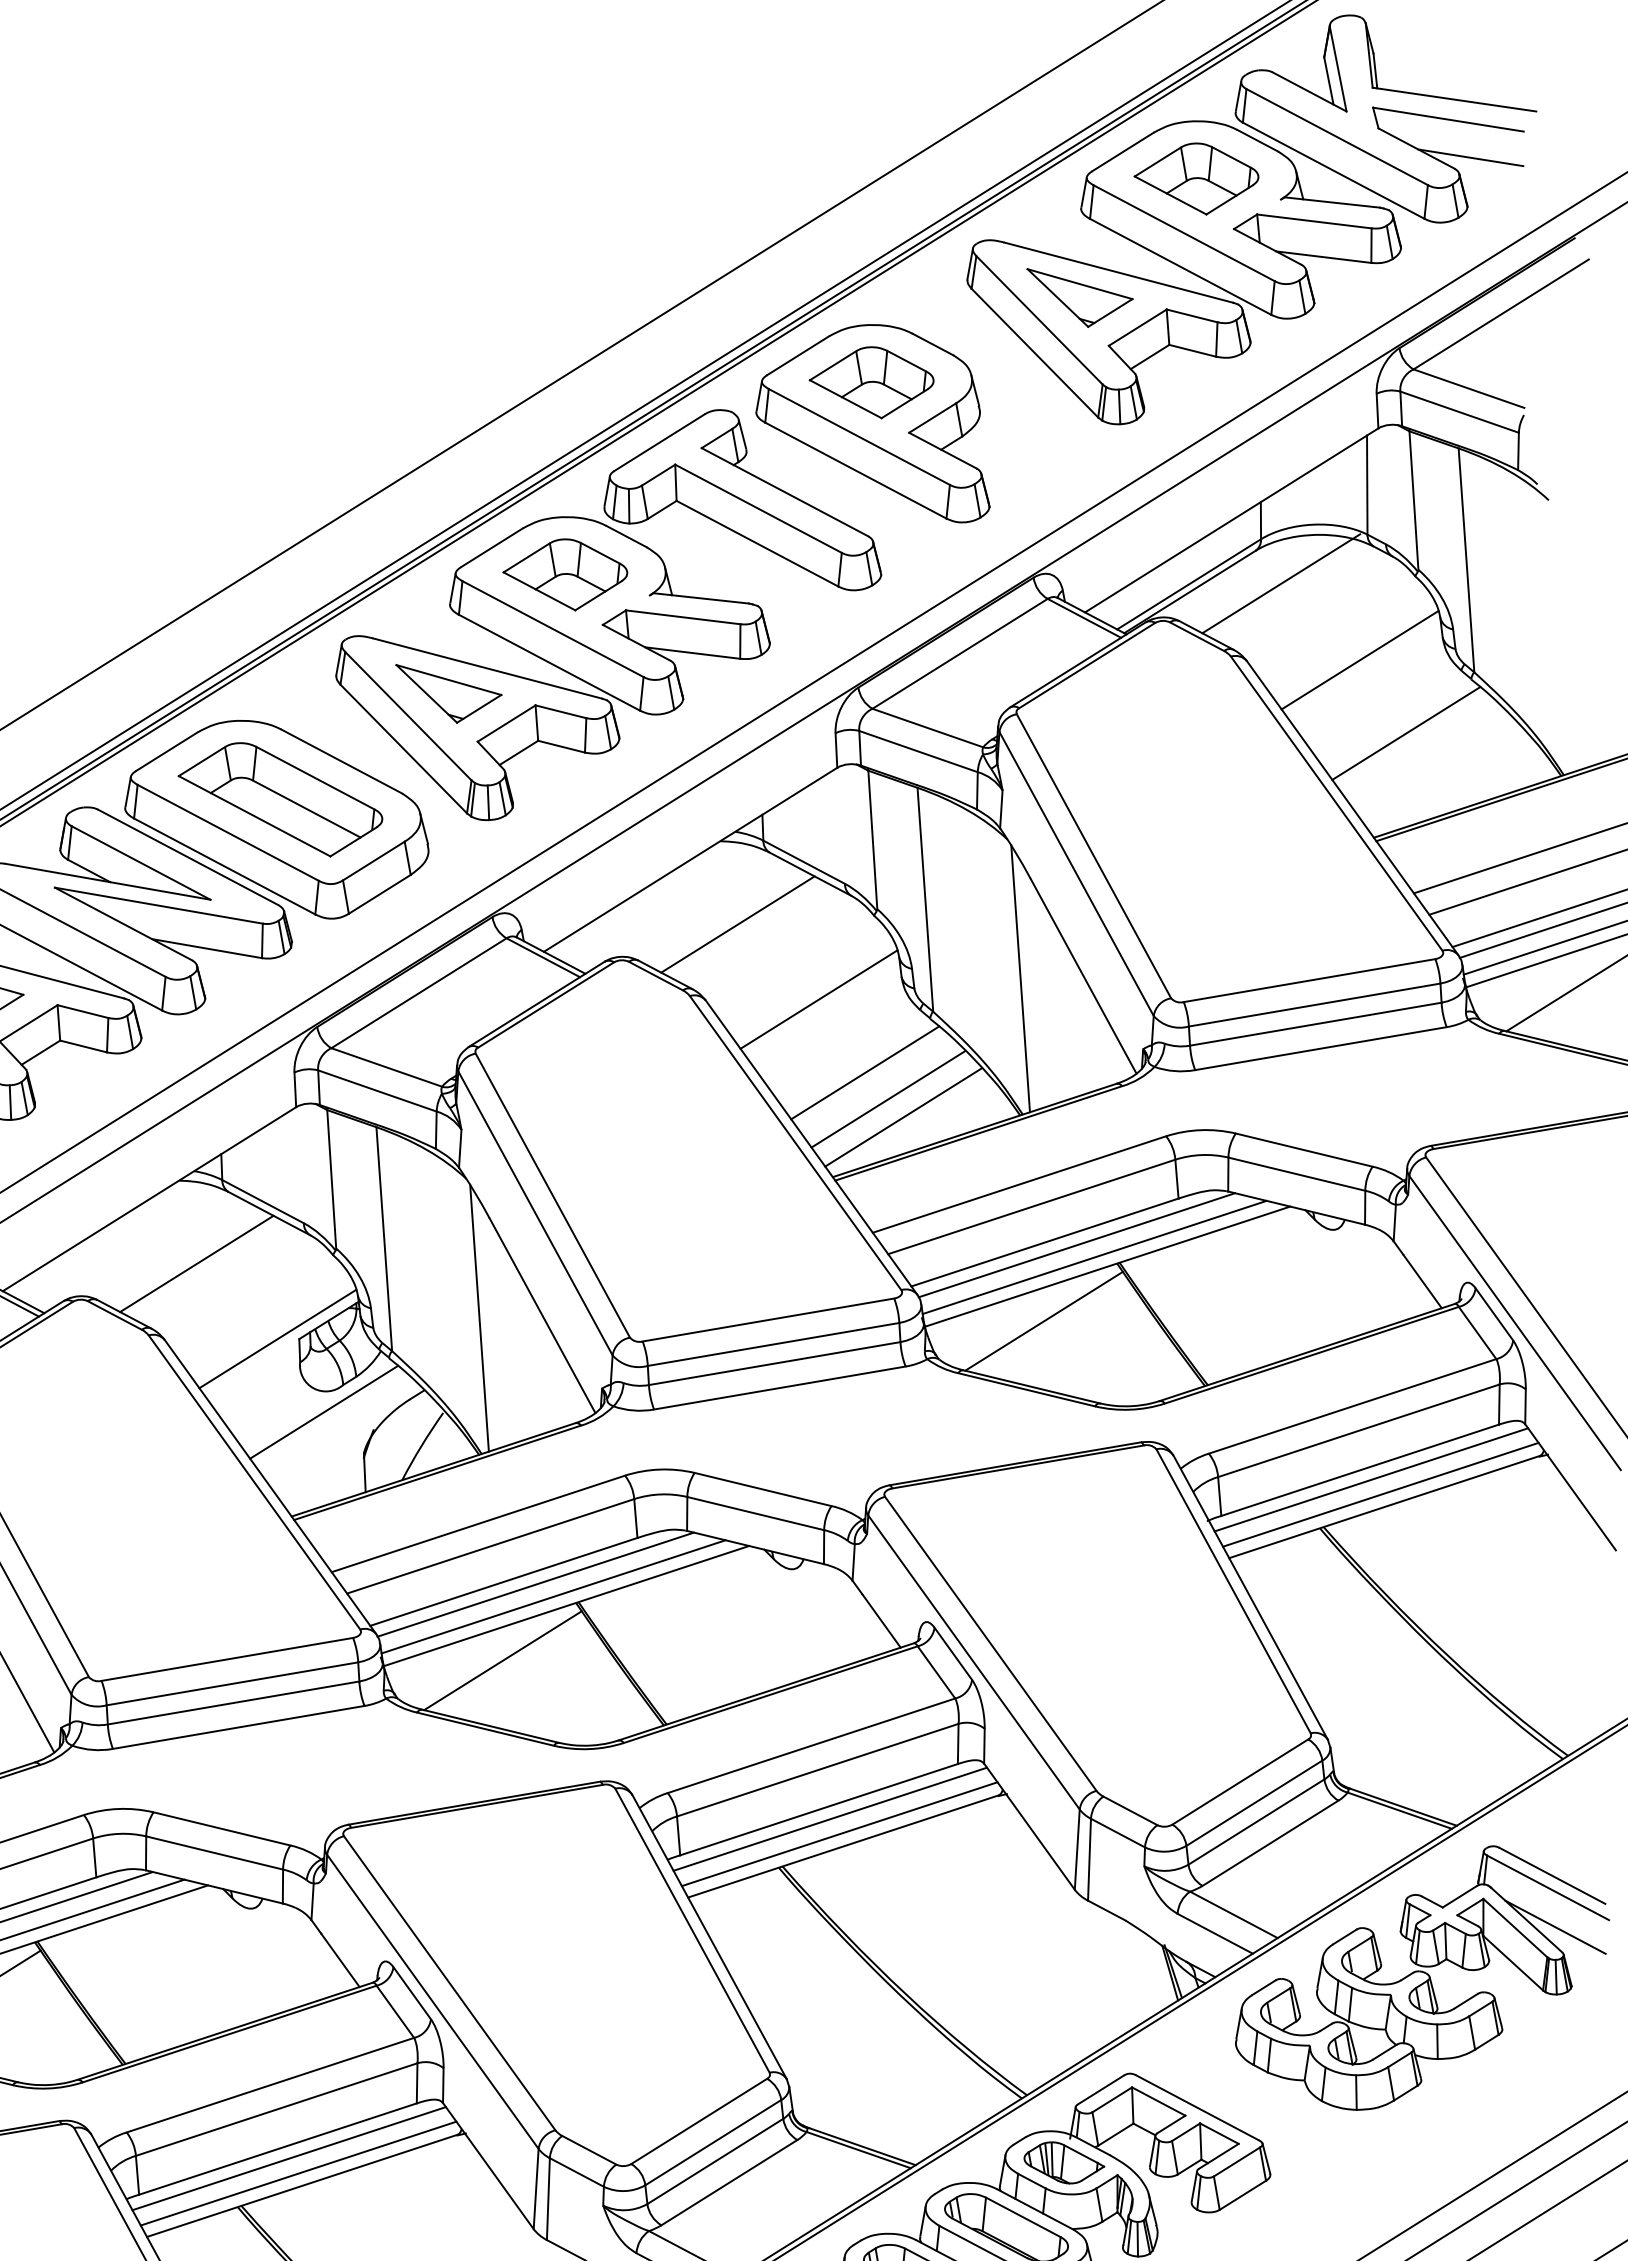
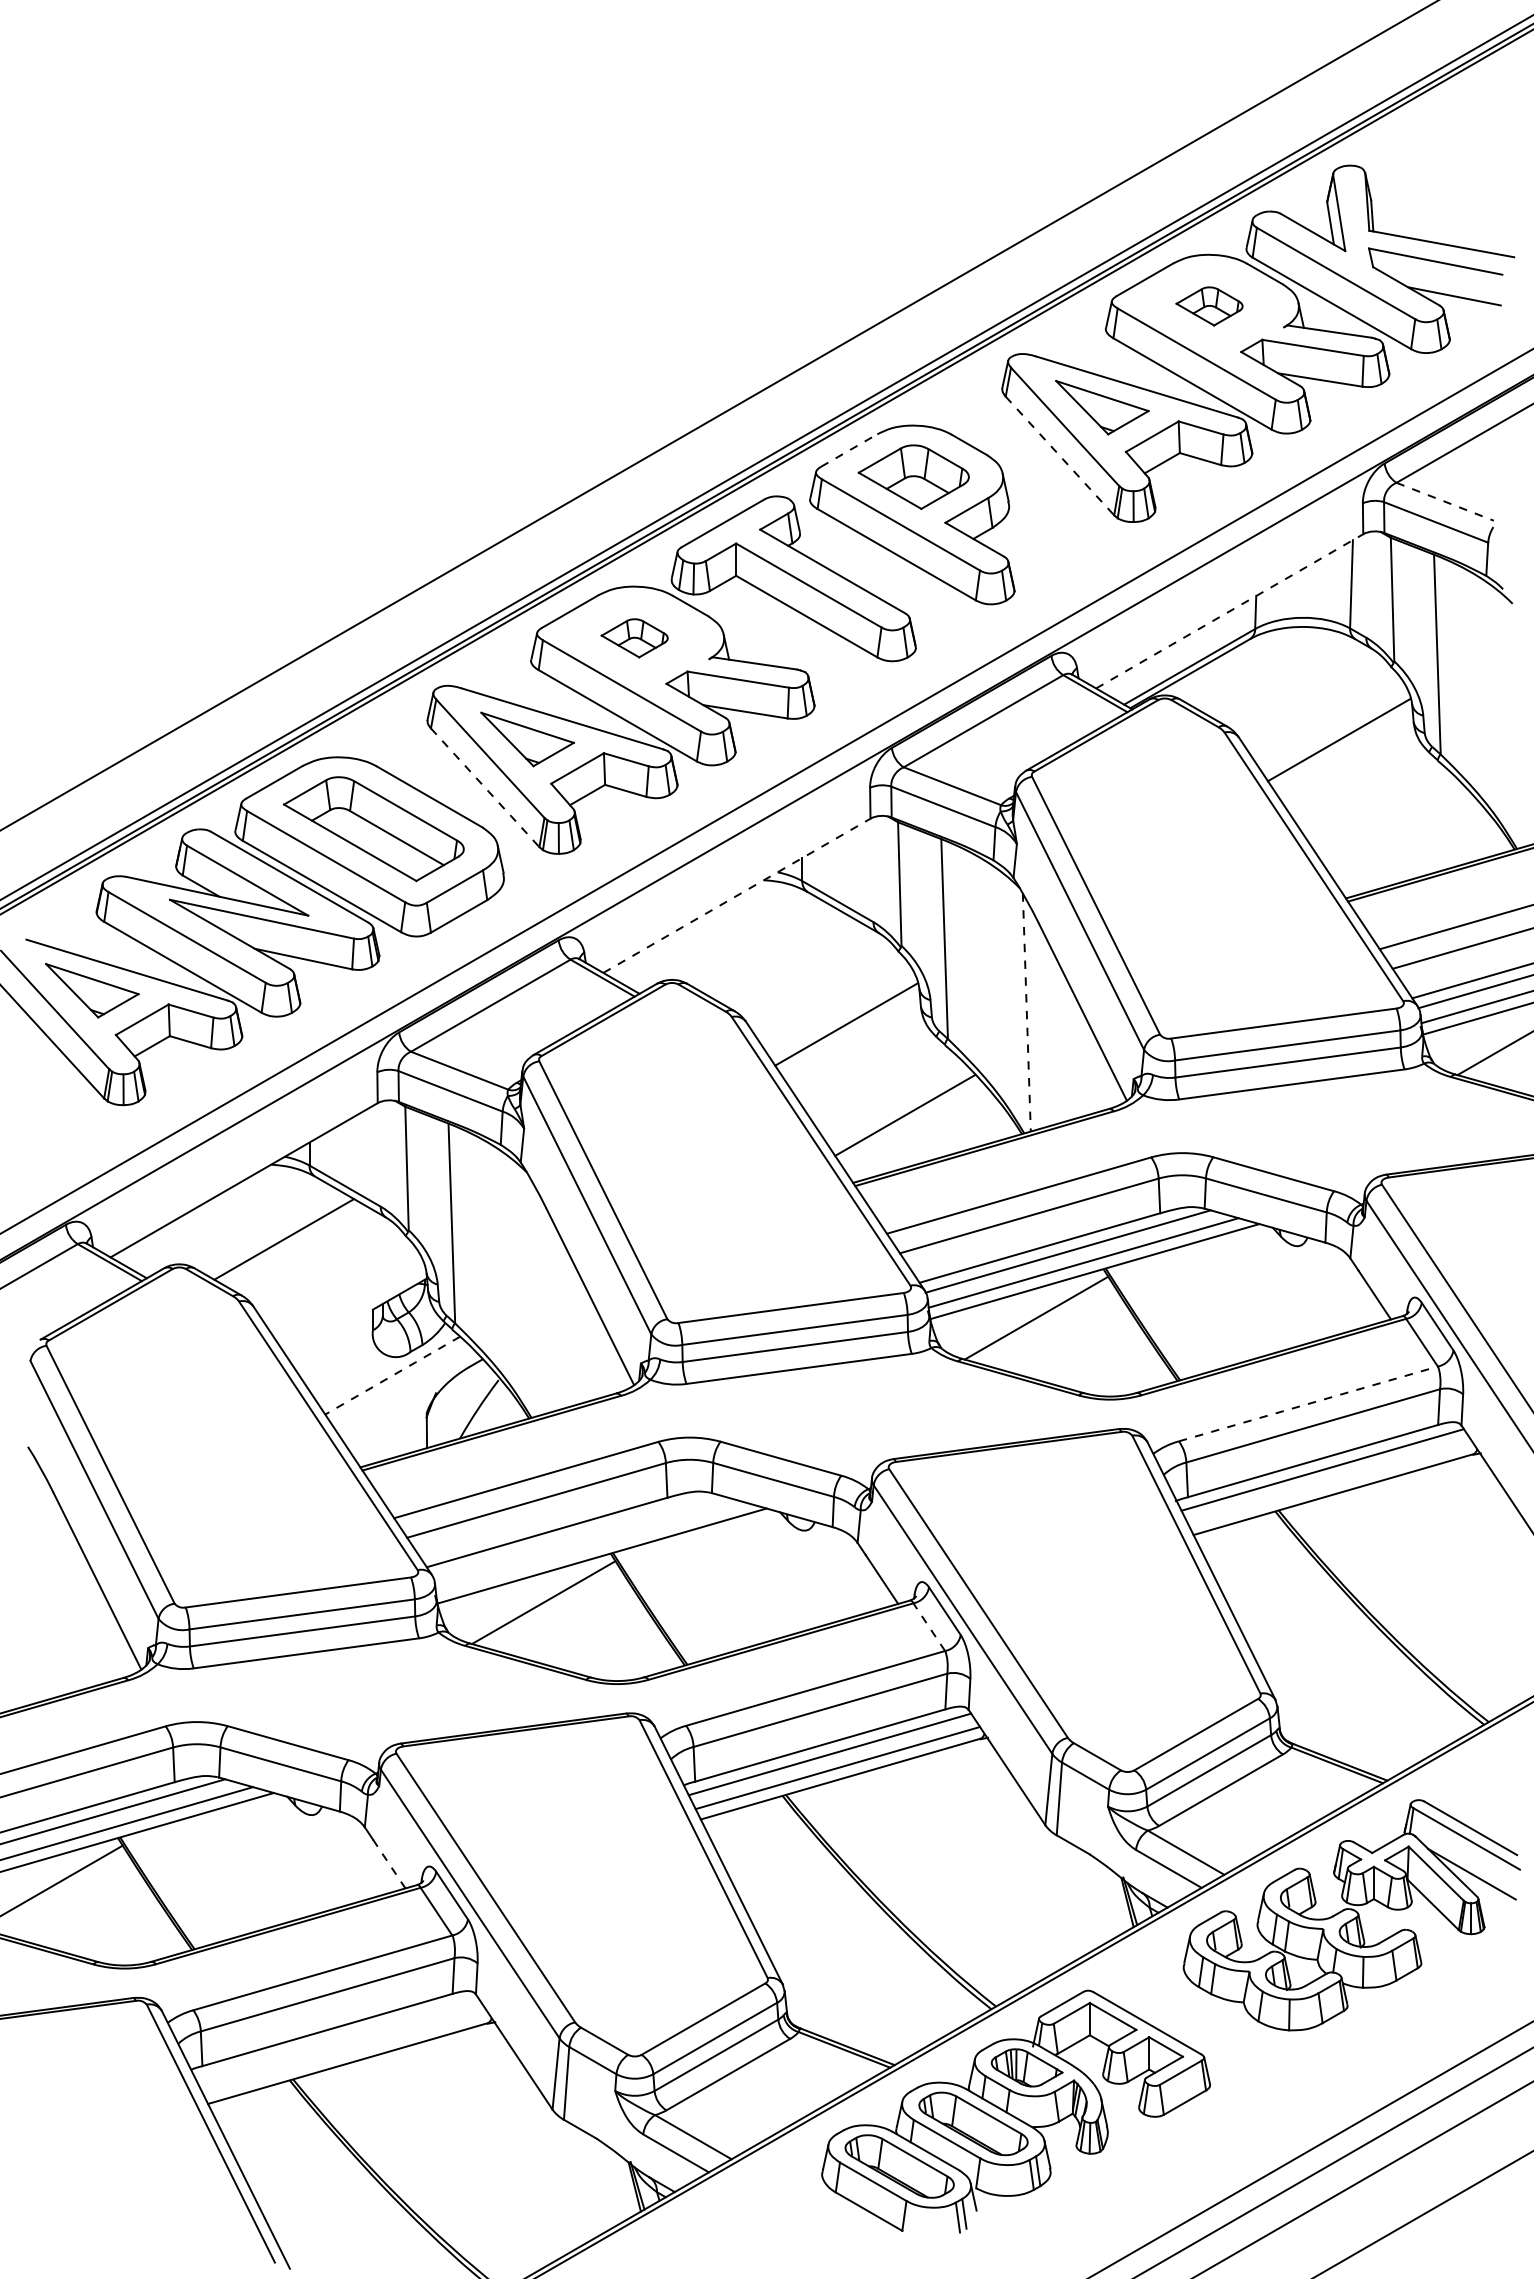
part: (1196, 179) -> (1209, 306), size x0.6
line: (1035, 353) -> (1060, 456), solid -> dashed
line: (798, 355) -> (849, 450), solid -> dashed
line: (1469, 388) -> (1445, 501), solid -> dashed
line: (1232, 520) -> (1230, 611), solid -> dashed
part: (565, 575) -> (634, 638), size x0.6
line: (1280, 582) -> (1271, 668), removed
line: (1405, 733) -> (1377, 806), removed
line: (404, 749) -> (485, 788), solid -> dashed
line: (691, 859) -> (737, 895), solid -> dashed
line: (737, 924) -> (776, 954), removed
line: (1020, 979) -> (1026, 1013), solid -> dashed
line: (865, 1073) -> (885, 1091), removed
line: (902, 1116) -> (917, 1131), removed
line: (479, 1317) -> (534, 1296), removed
line: (277, 1338) -> (353, 1308), removed
line: (1352, 1405) -> (1308, 1403), solid -> dashed
line: (323, 1412) -> (392, 1375), solid -> dashed
line: (1380, 1494) -> (1330, 1483), removed
line: (535, 1584) -> (575, 1535), removed
line: (553, 1596) -> (590, 1547), removed
line: (936, 1672) -> (929, 1627), solid -> dashed
line: (340, 1960) -> (389, 1864), solid -> dashed
line: (289, 2158) -> (337, 2038), removed
line: (297, 2173) -> (344, 2052), removed

